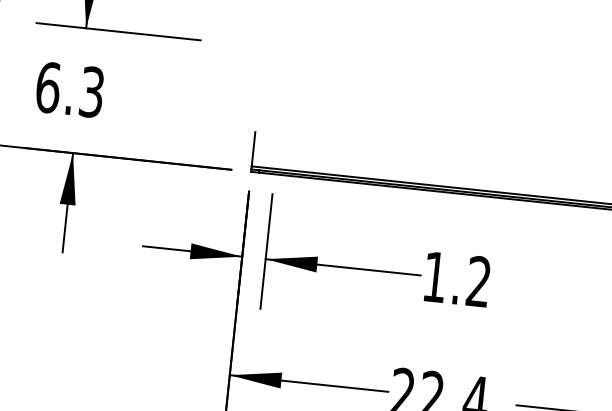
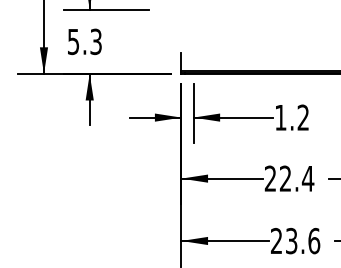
text: (48, 86) -> (73, 41), 6.3 -> 5.3

